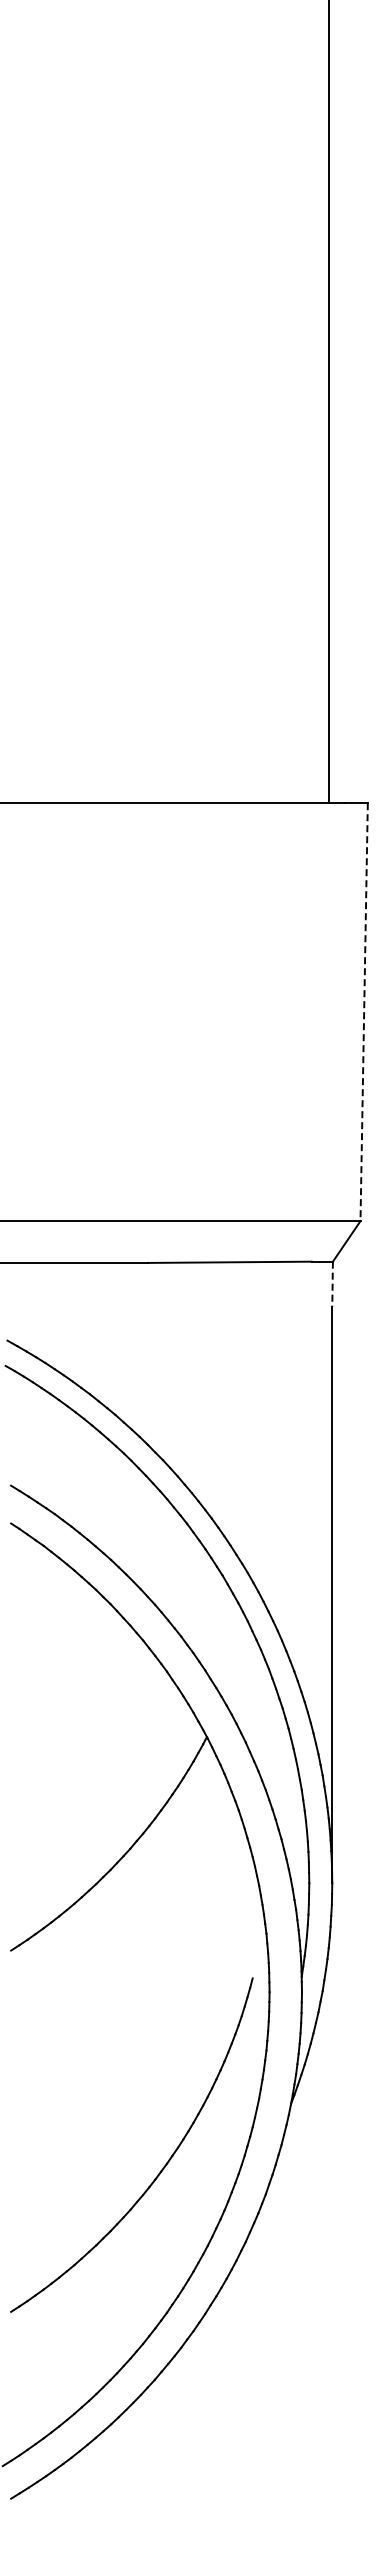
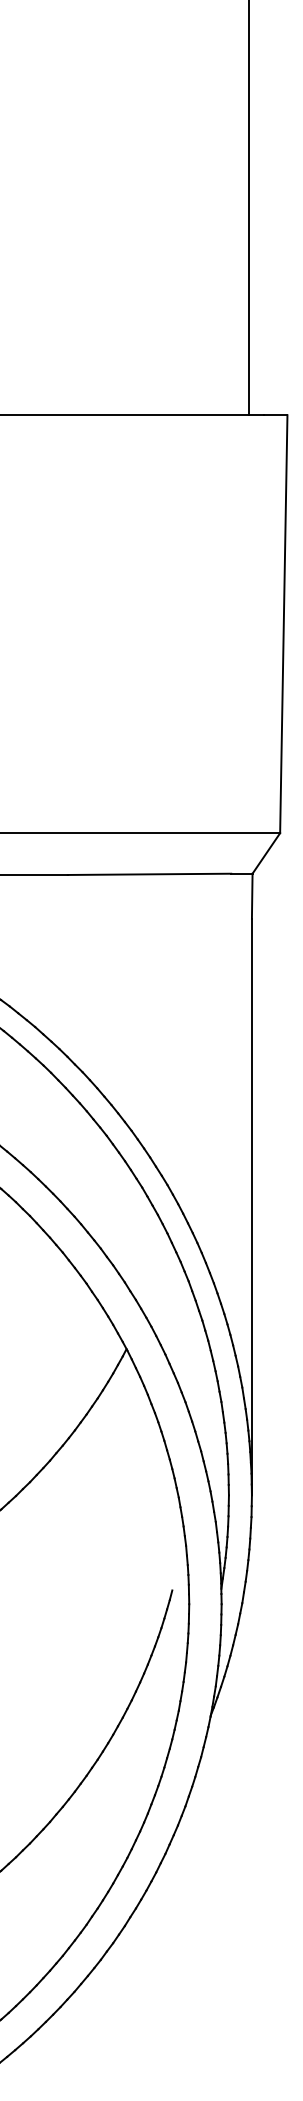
line: (364, 1012) -> (284, 624), dashed -> solid
line: (332, 1284) -> (252, 896), dashed -> solid

